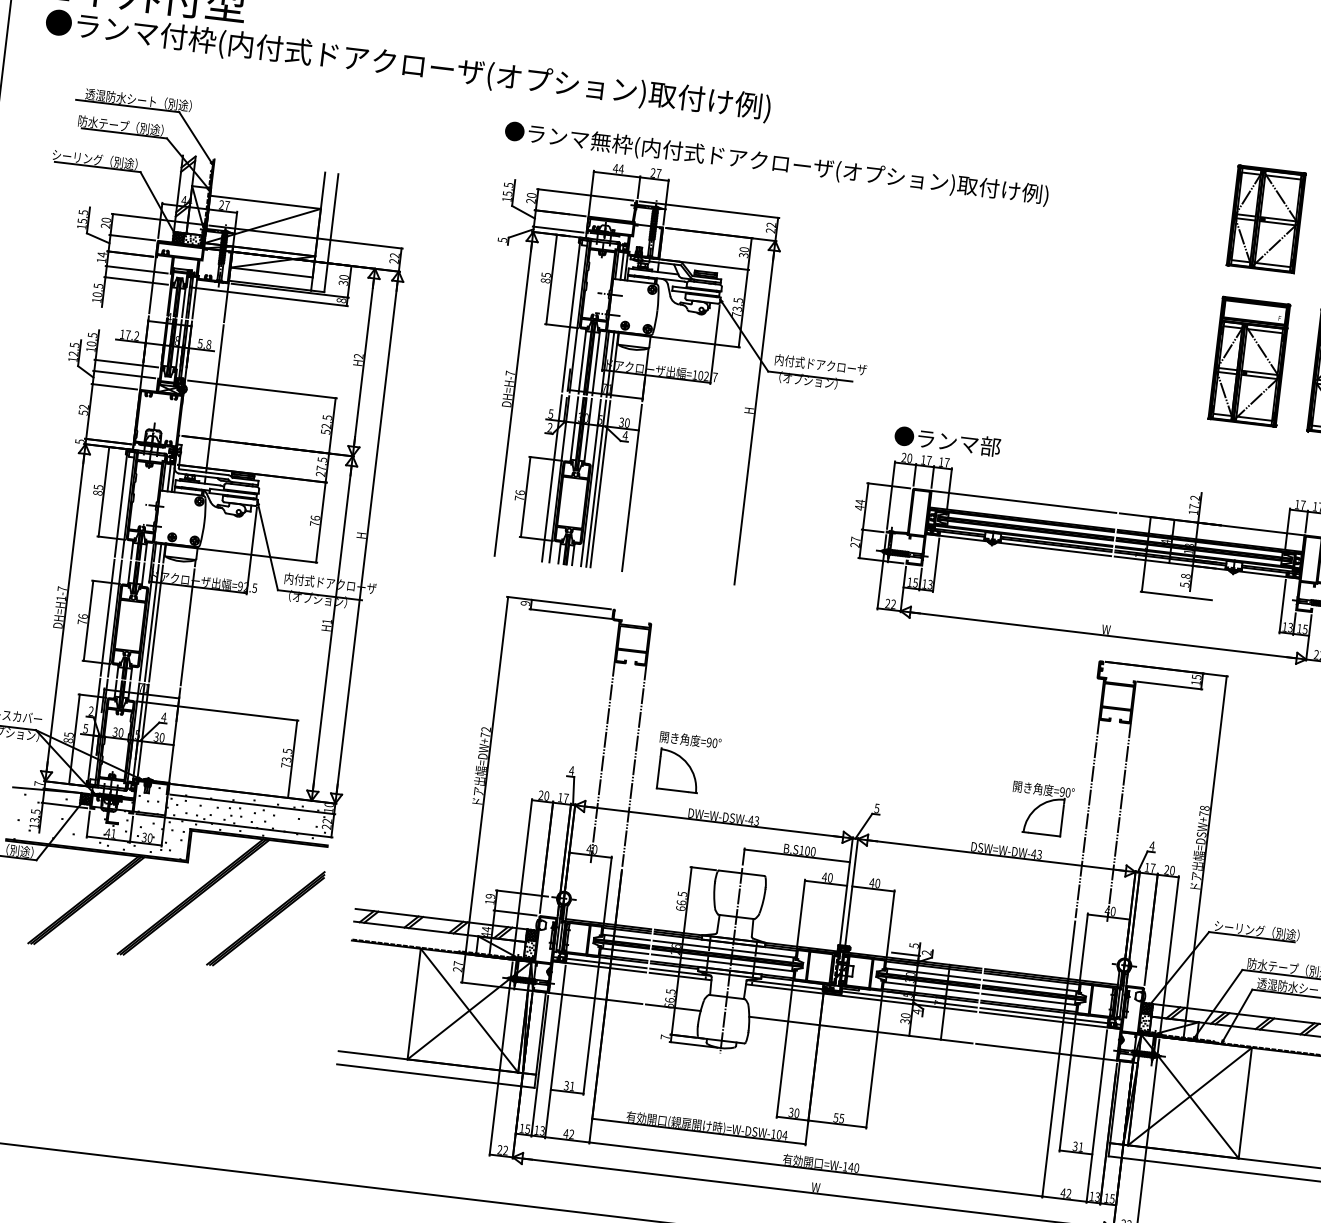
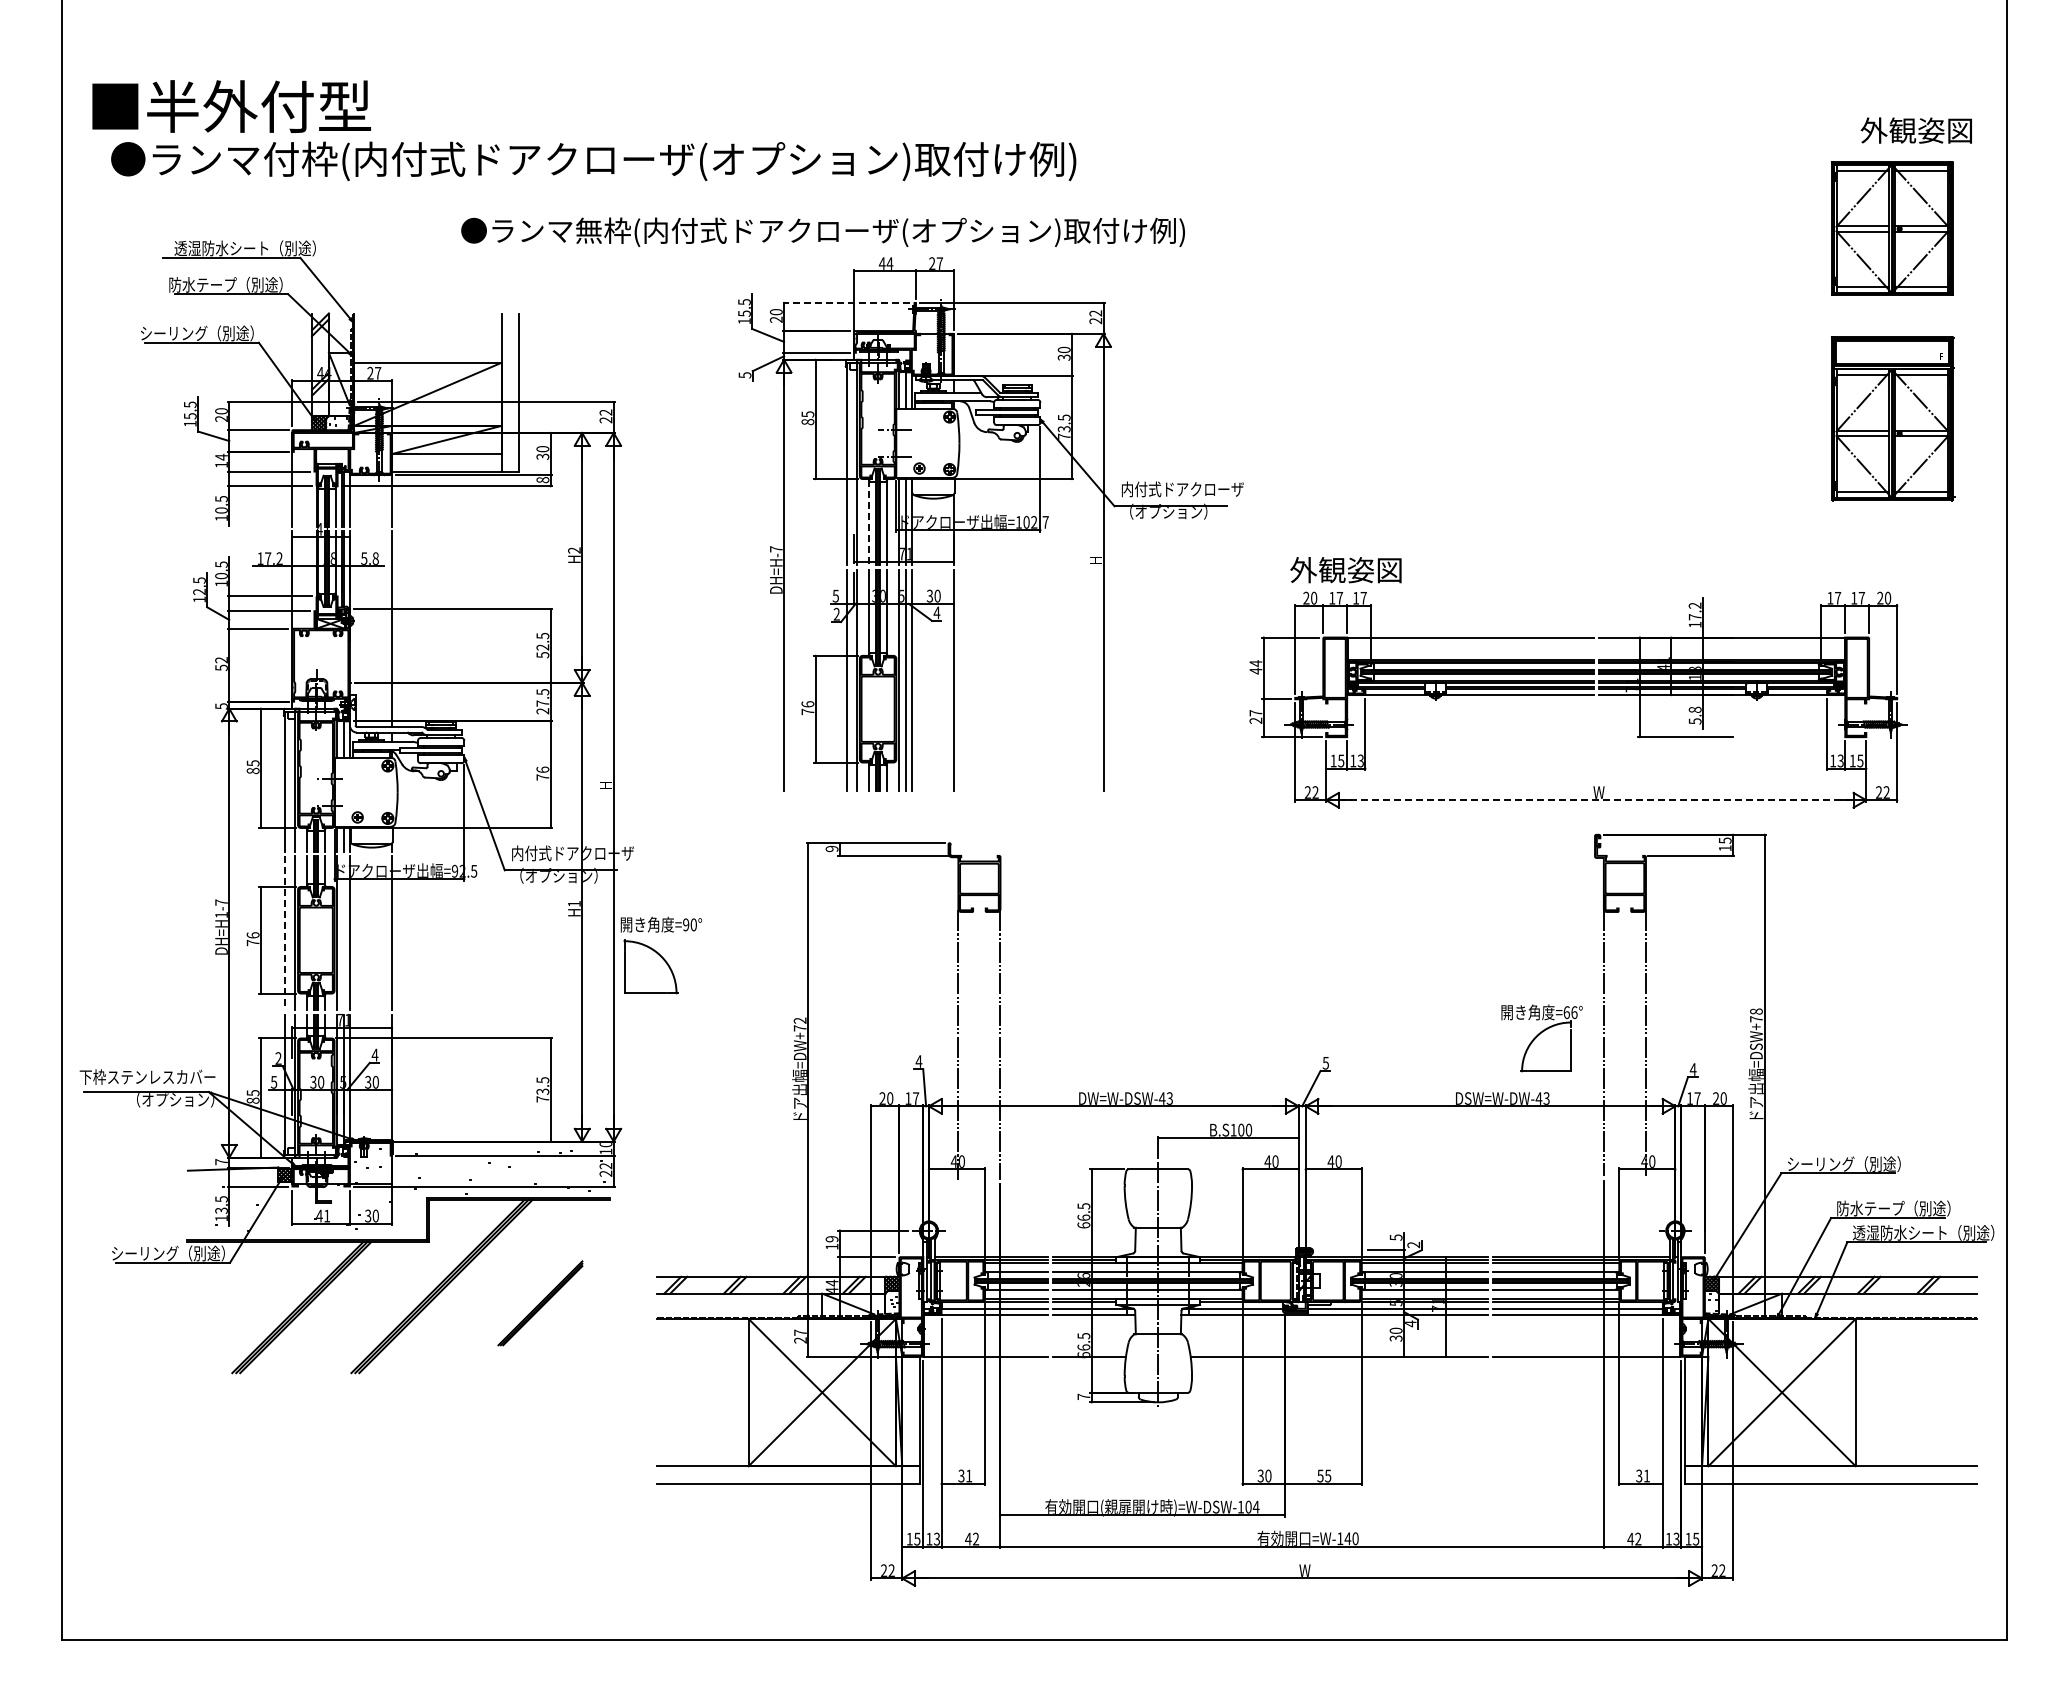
text: (776, 164) -> (822, 232), moved
line: (585, 194) -> (846, 302), solid -> dashed
part: (1265, 219) -> (1744, 228), removed
line: (582, 361) -> (868, 522), solid -> dashed
part: (1249, 362) -> (1745, 418), removed
text: (947, 441) -> (1360, 570), ●ランマ部 -> 外観姿図
line: (107, 618) -> (285, 933), solid -> dashed
line: (151, 623) -> (344, 933), removed
line: (1102, 635) -> (1595, 800), solid -> dashed
part: (687, 763) -> (661, 955), moved
text: (1065, 792) -> (1570, 1012), =90° -> =66°
part: (265, 918) -> (540, 1303), size x0.6

